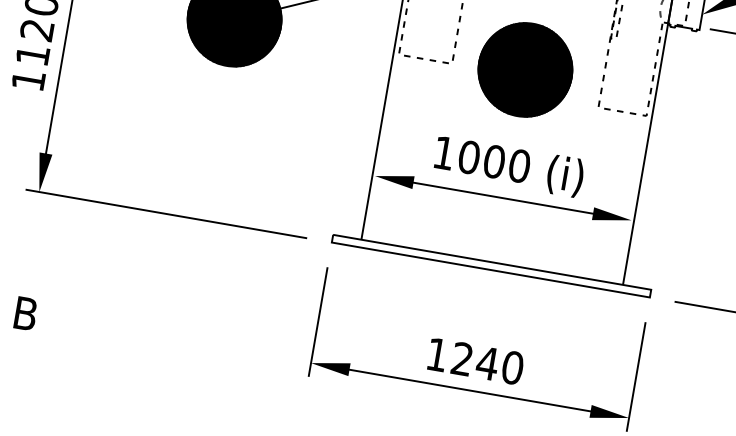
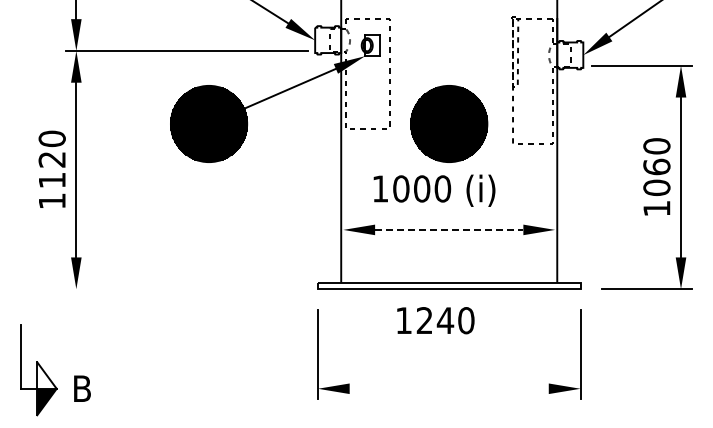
text: (509, 166) -> (434, 190), moved
line: (503, 197) -> (449, 229), solid -> dashed
line: (165, 214) -> (180, 289), removed
text: (475, 361) -> (435, 320), moved
line: (469, 390) -> (448, 388), removed

